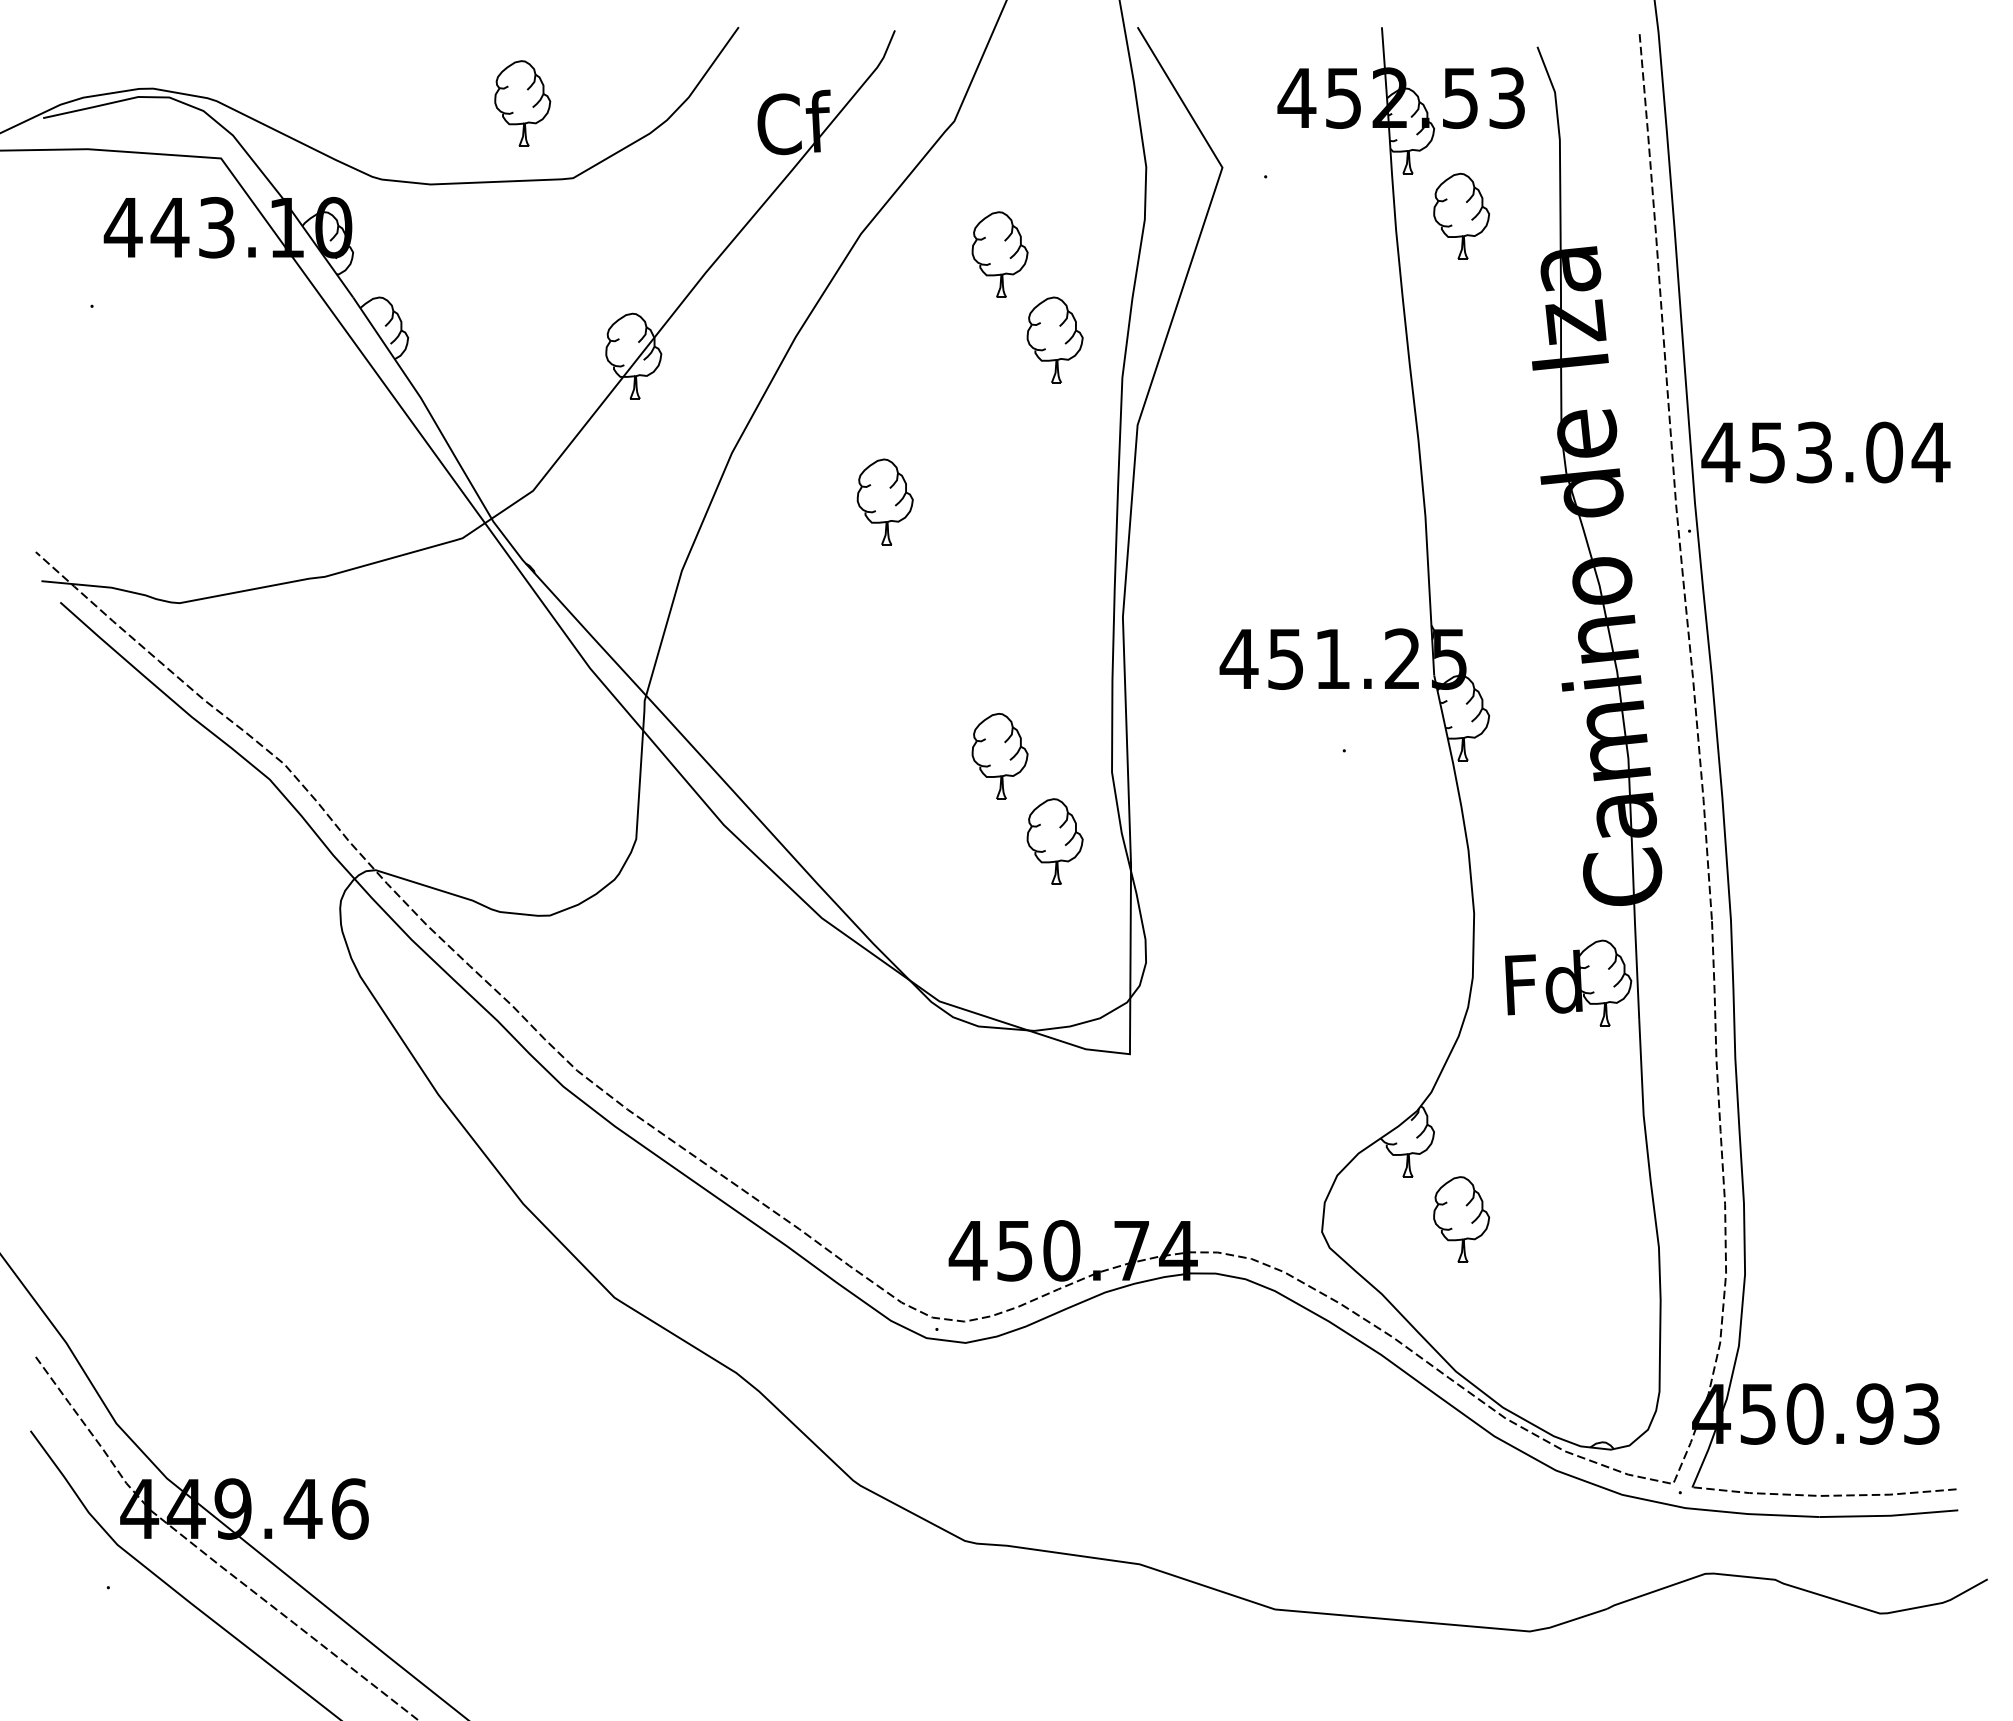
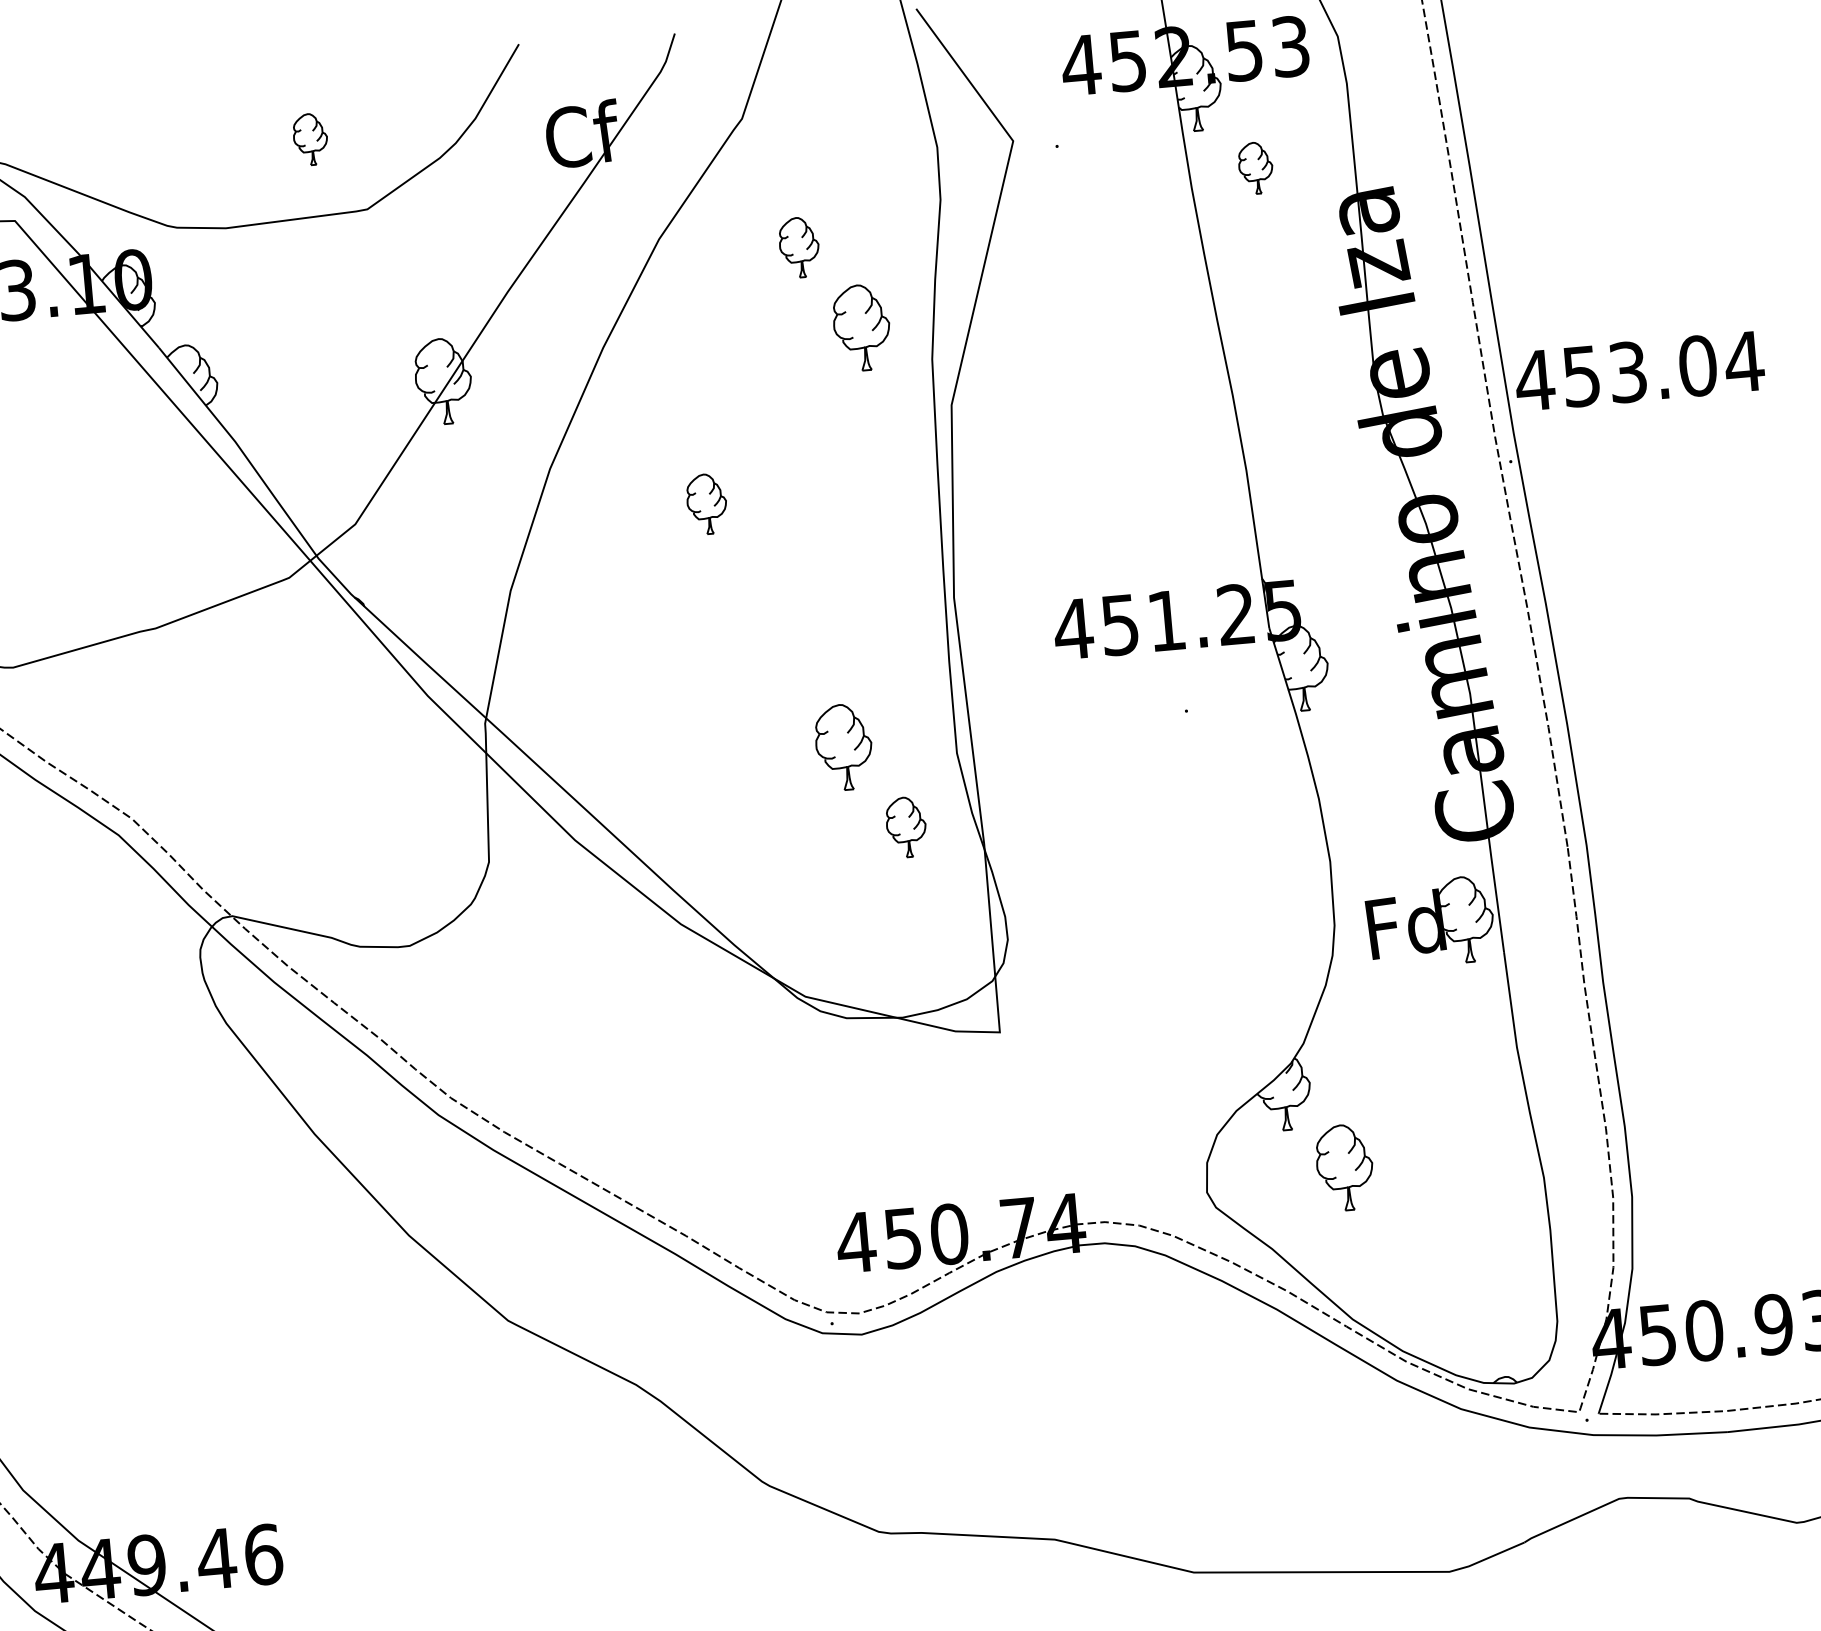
part: (522, 103) -> (310, 139), size x0.6
part: (1461, 215) -> (1255, 167), size x0.6
part: (999, 254) -> (798, 247), size x0.7
part: (884, 501) -> (706, 503), size x0.7
part: (1054, 841) -> (905, 827), size x0.7

